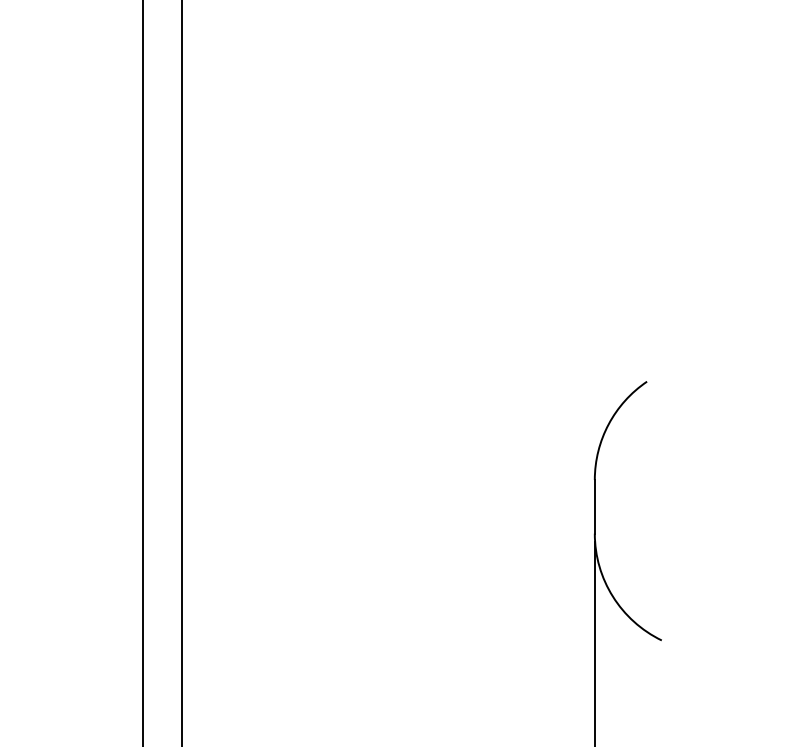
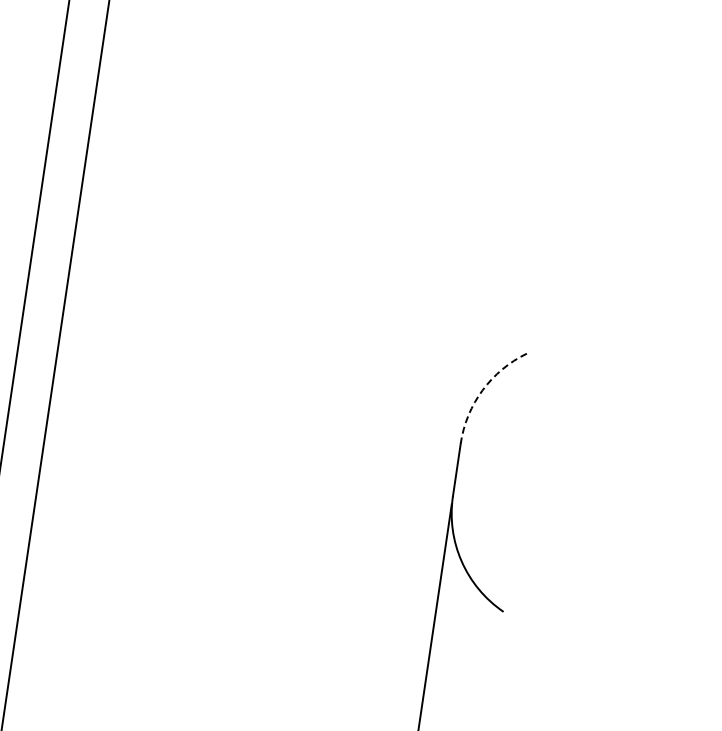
arc: (608, 424) -> (482, 390), solid -> dashed

